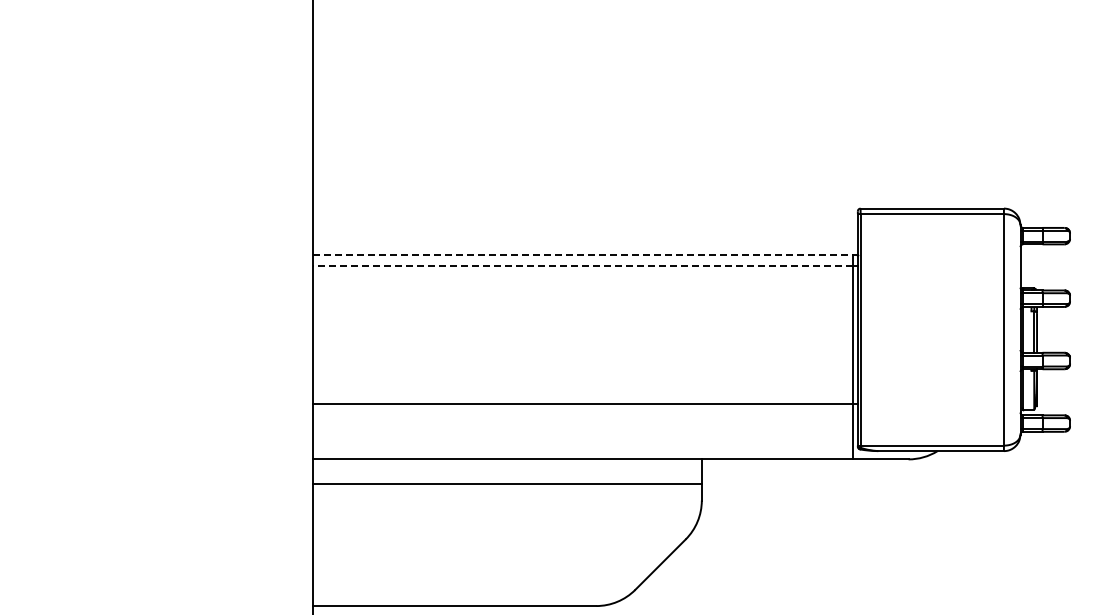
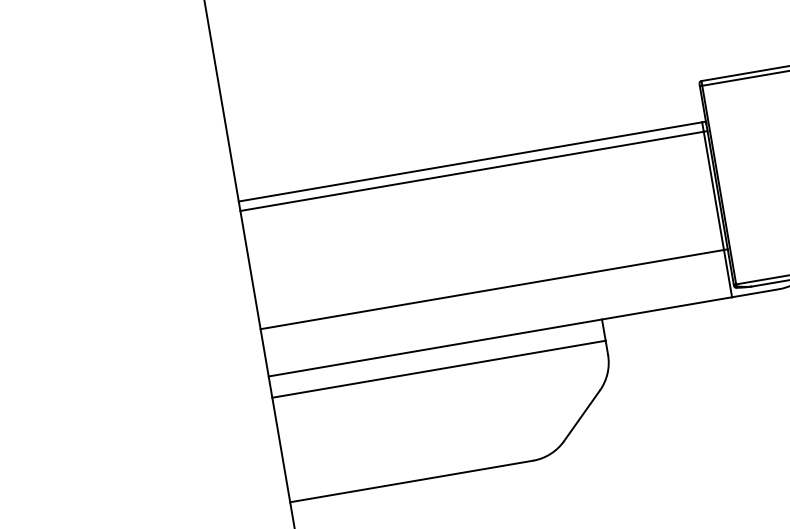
line: (583, 255) -> (470, 161), dashed -> solid
line: (582, 266) -> (471, 171), dashed -> solid

